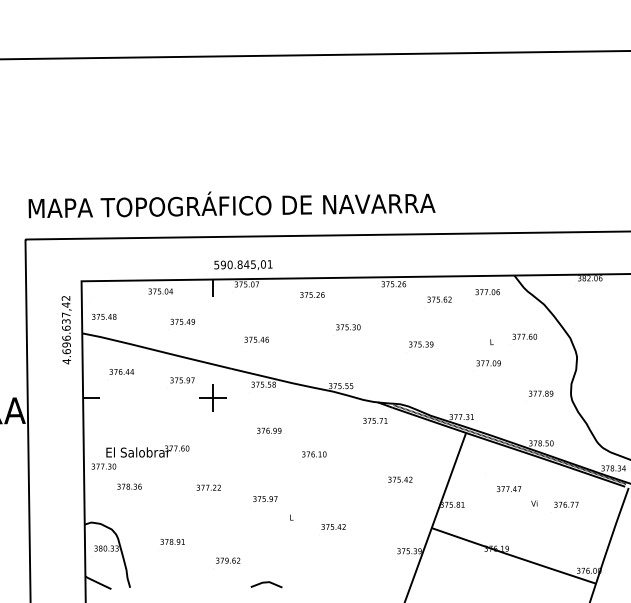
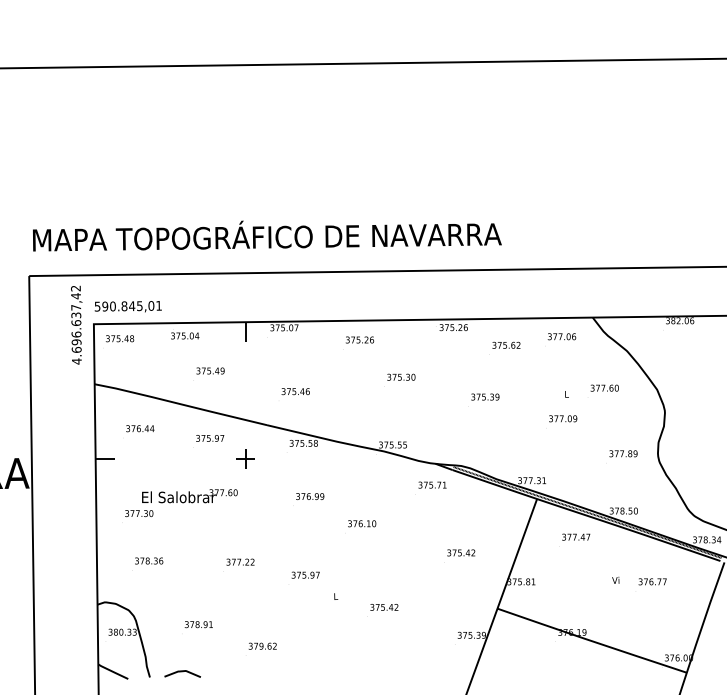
text: (243, 264) -> (128, 306), moved
text: (104, 316) -> (120, 338), moved
text: (66, 330) -> (76, 325), moved
part: (213, 397) -> (245, 458), size x0.62
text: (140, 457) -> (181, 503), moved
text: (508, 489) -> (575, 537), moved
curve: (266, 583) -> (182, 672), moved

